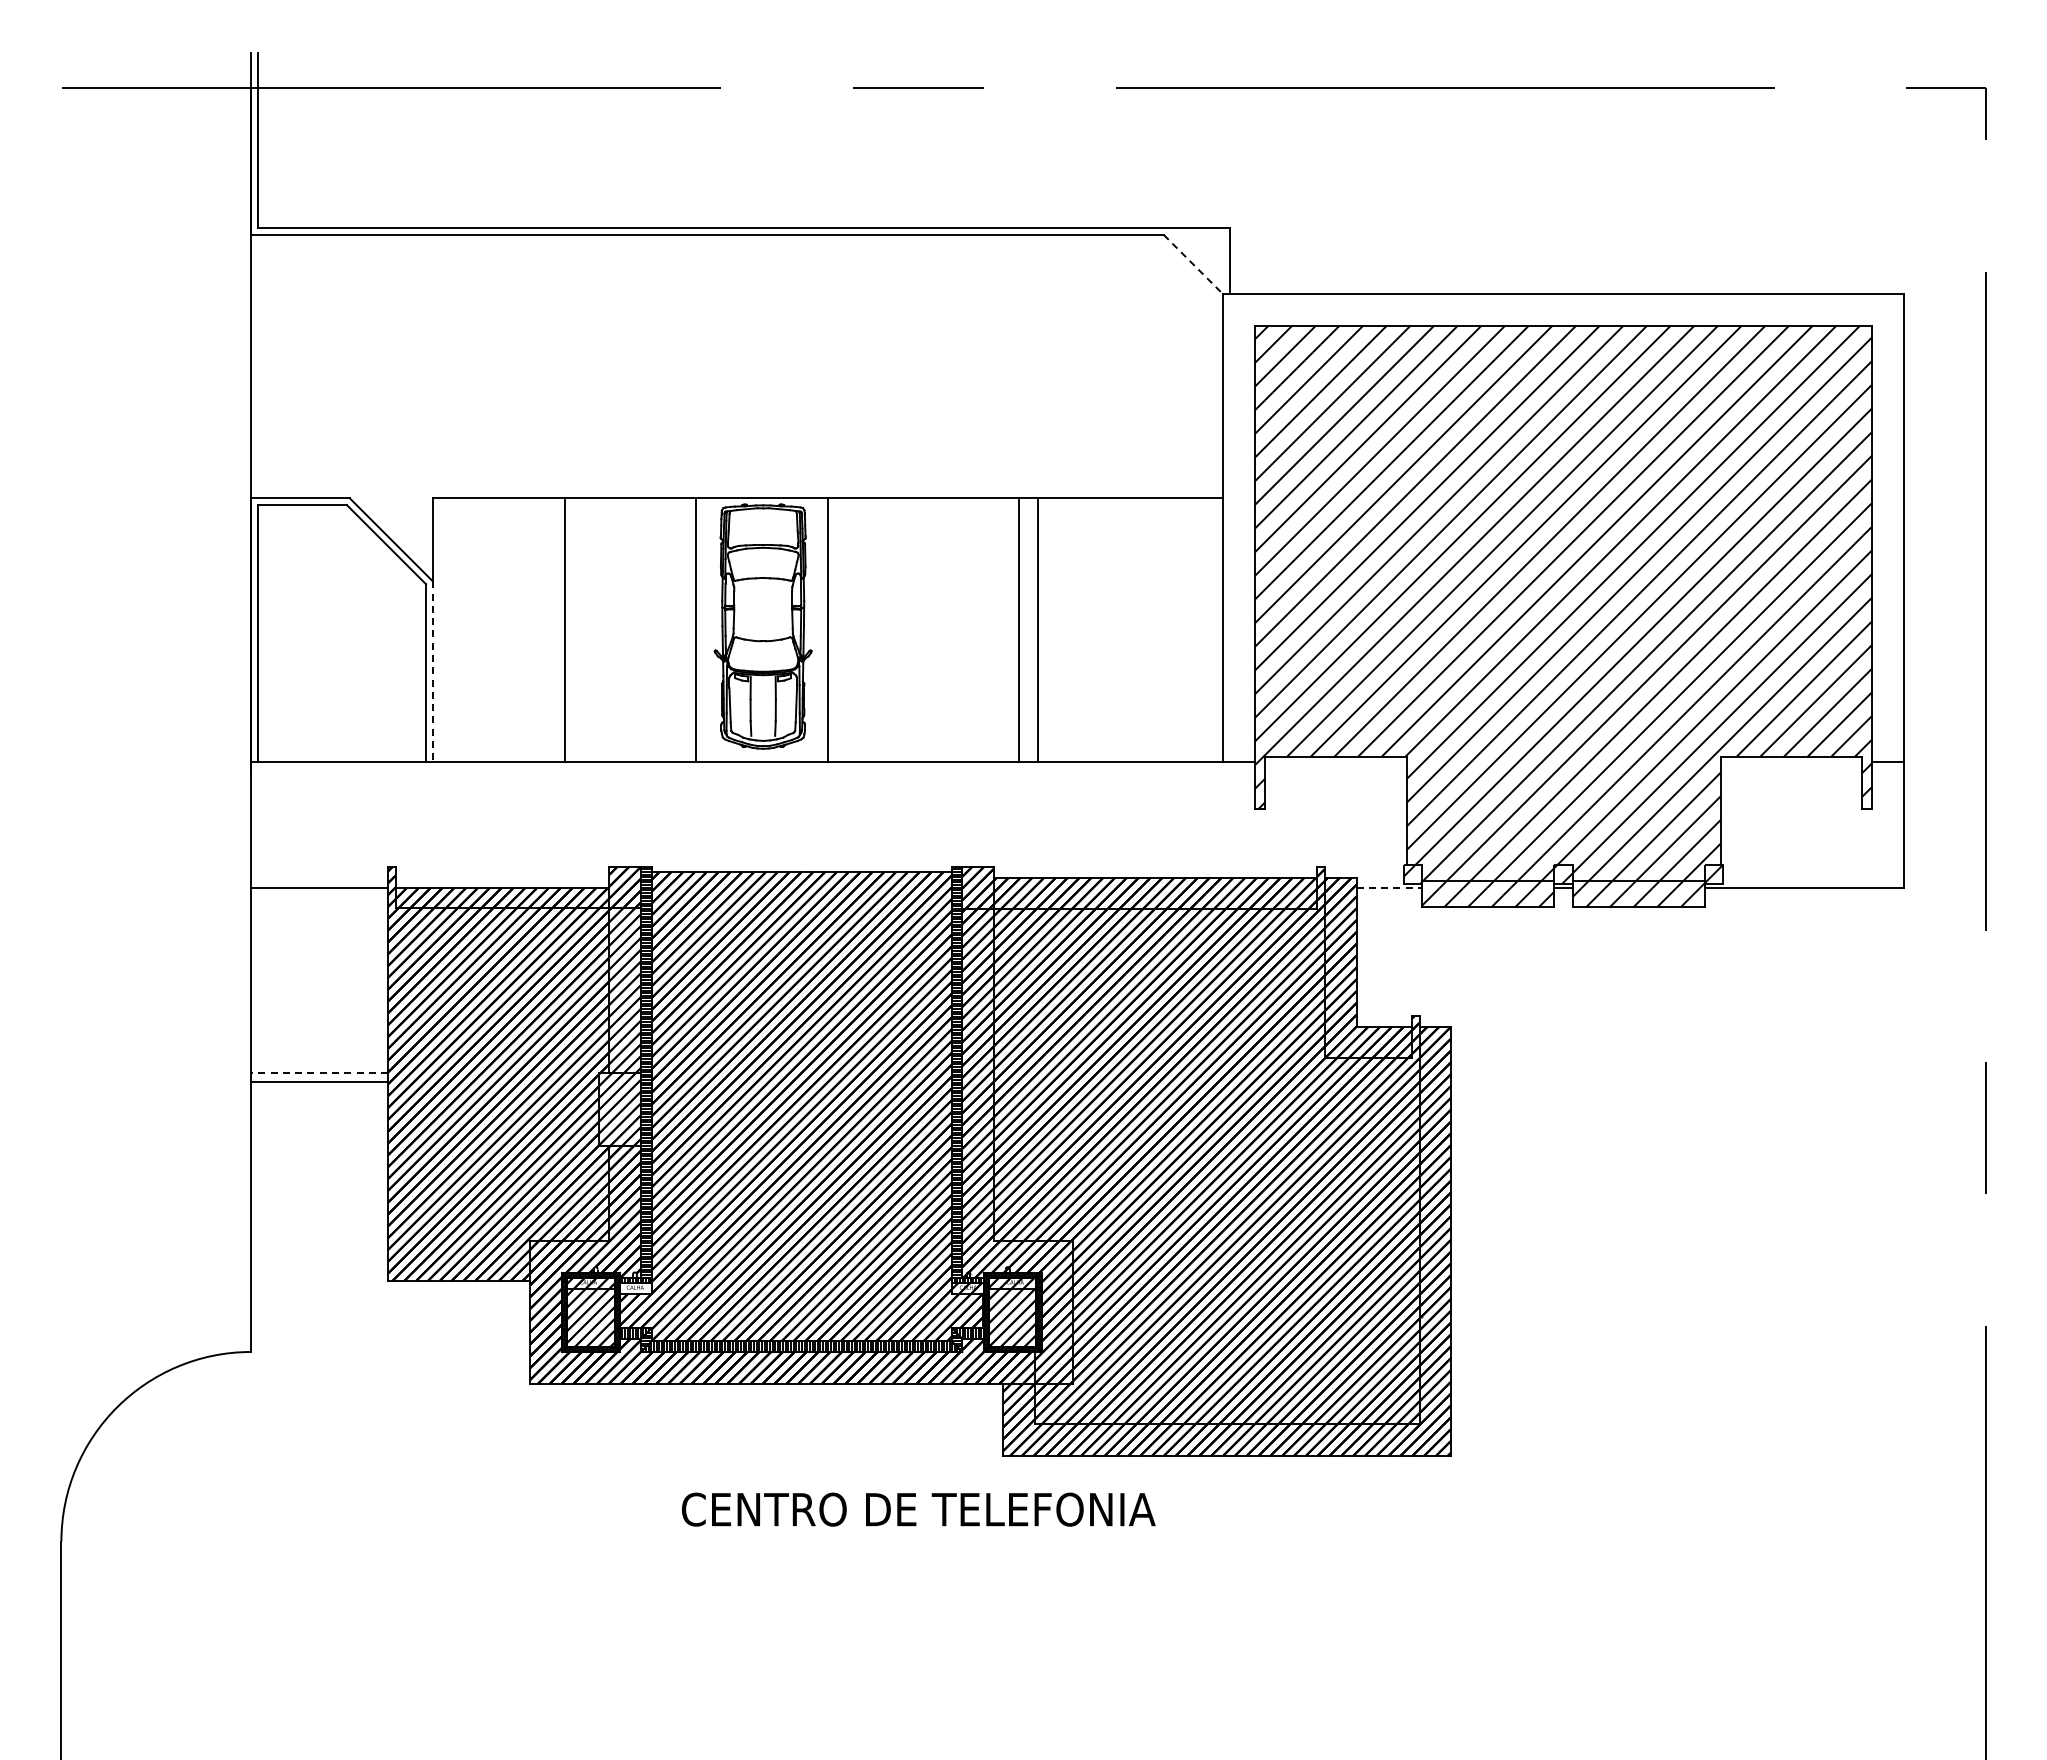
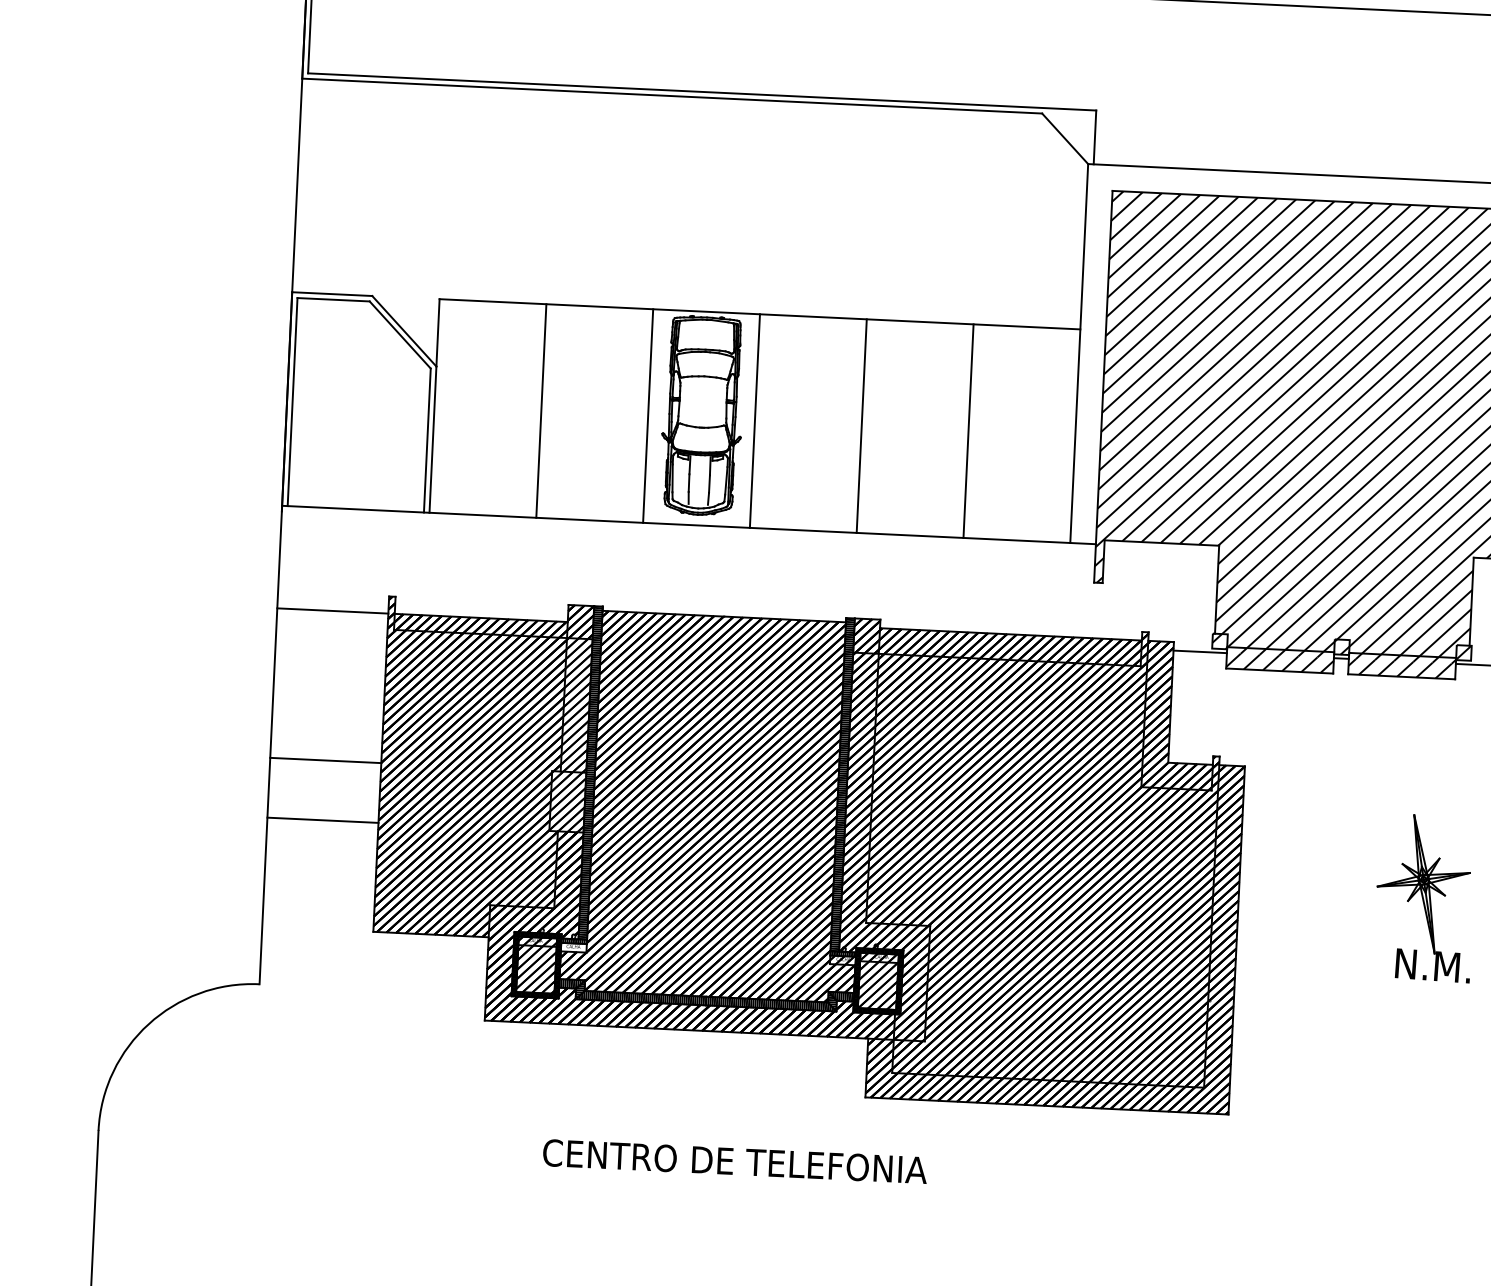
line: (1193, 265) -> (1065, 139), dashed -> solid
line: (1018, 629) -> (968, 430), moved
line: (1037, 629) -> (861, 425), moved
line: (432, 672) -> (432, 440), dashed -> solid
line: (1389, 888) -> (1200, 652), dashed -> solid
line: (319, 1072) -> (325, 760), dashed -> solid
line: (319, 1082) -> (322, 820), moved
part: (1680, 1178) -> (1425, 898), added
text: (918, 1509) -> (734, 1161), moved

